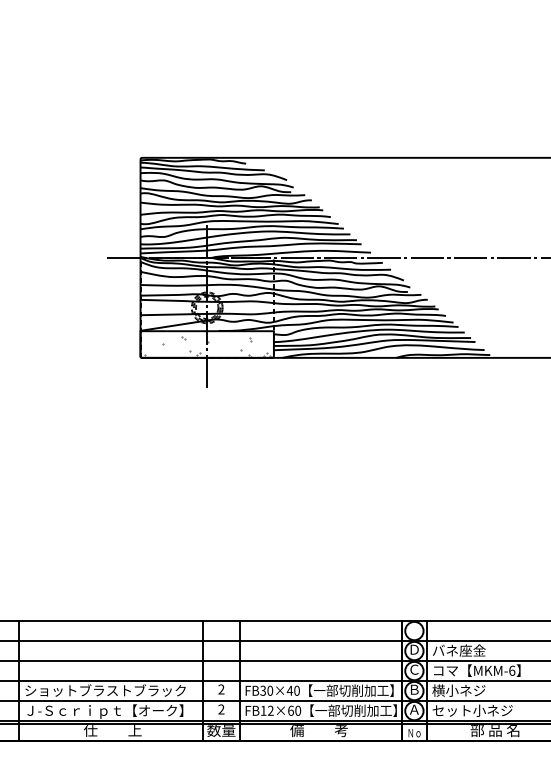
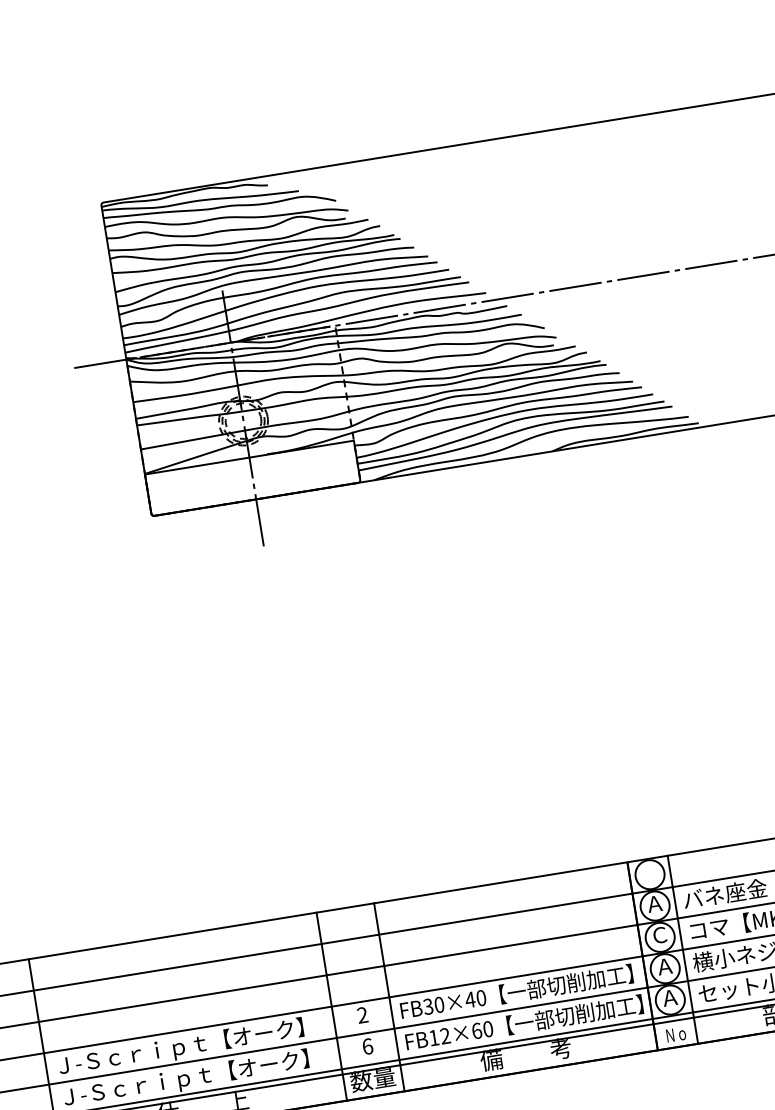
hatch: (206, 346) -> (252, 481), removed
text: (414, 649) -> (654, 903), Ｄ -> Ａ
text: (414, 689) -> (665, 966), Ｂ -> Ａ
text: (105, 691) -> (181, 1047), ショットブラストブラック -> Ｊ-Ｓｃｒｉｐｔ【オーク】
text: (221, 709) -> (367, 1046), 2 -> 6

